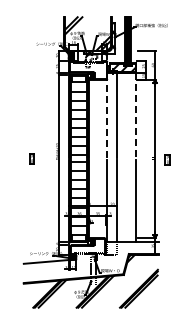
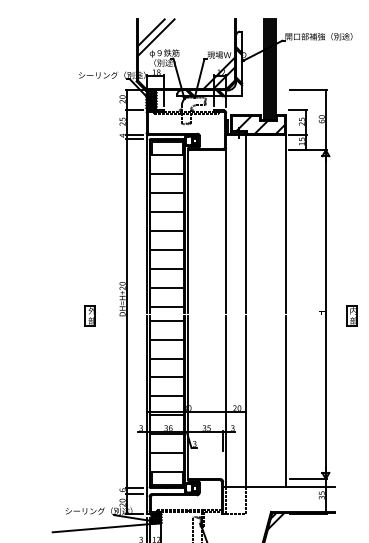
line: (136, 115) -> (287, 223), dashed -> solid
line: (107, 118) -> (226, 230), dashed -> solid
part: (31, 158) -> (89, 315), moved

